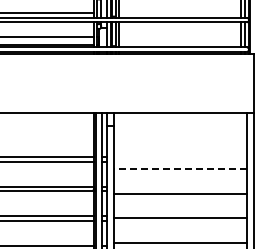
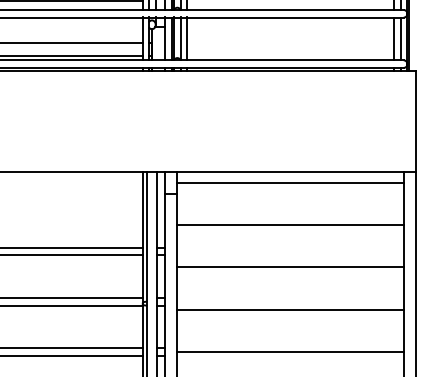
line: (179, 119) -> (289, 183), added
line: (179, 144) -> (289, 225), added
line: (179, 168) -> (289, 266), dashed -> solid

